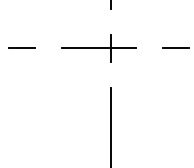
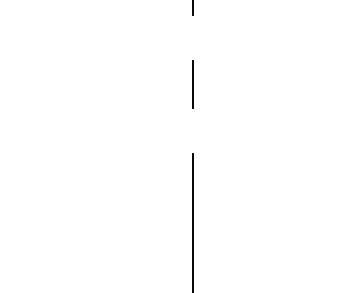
line: (21, 48) -> (37, 84), removed
line: (98, 48) -> (171, 84), removed
line: (175, 48) -> (305, 84), removed

